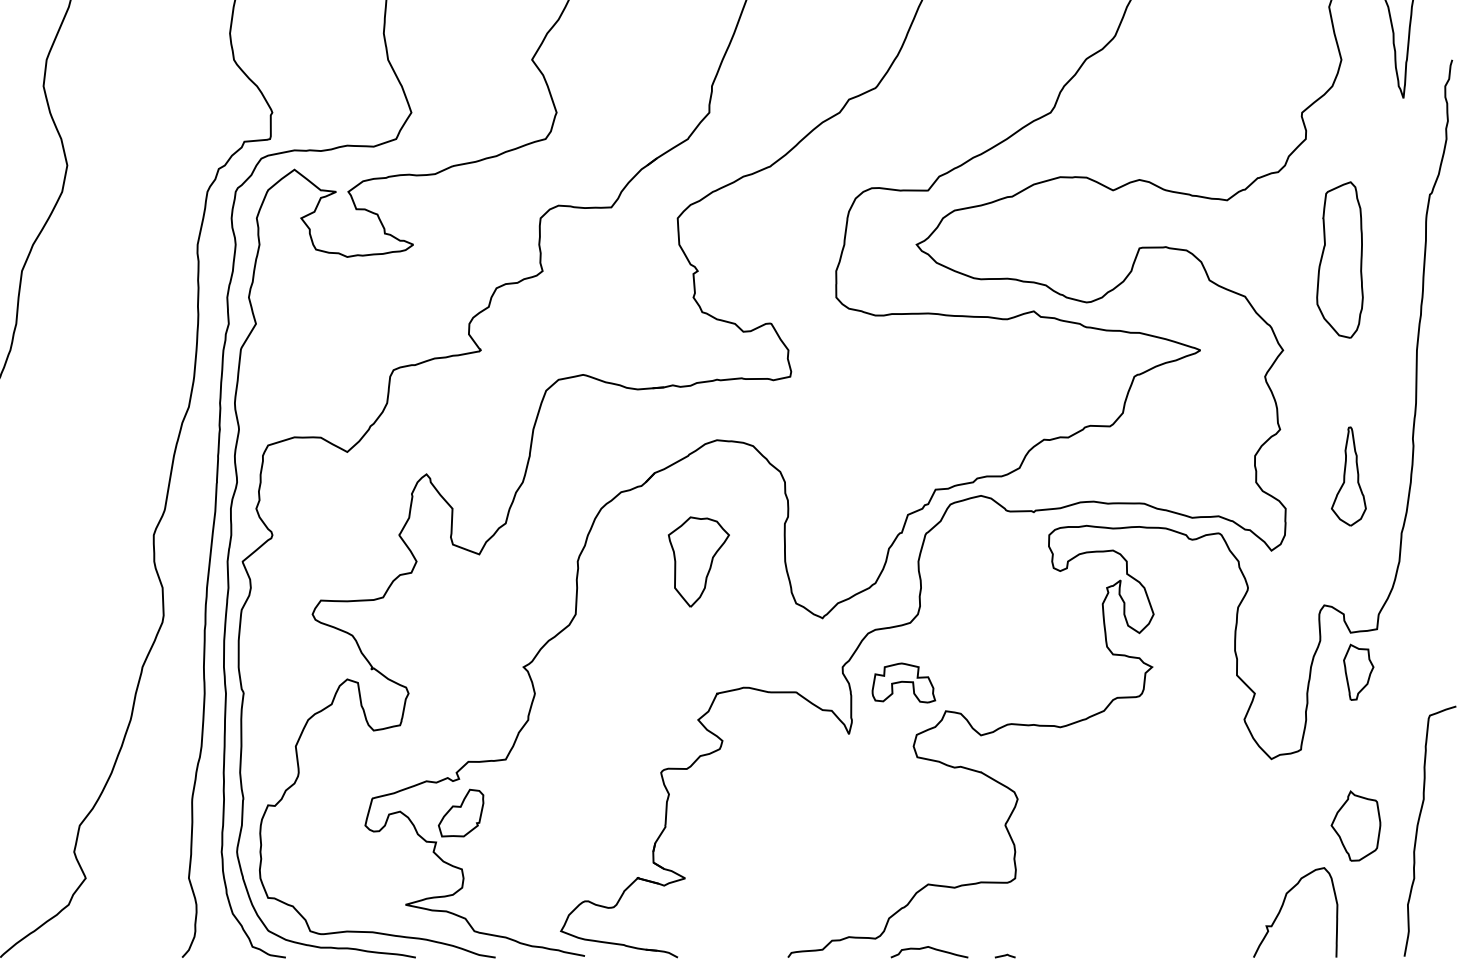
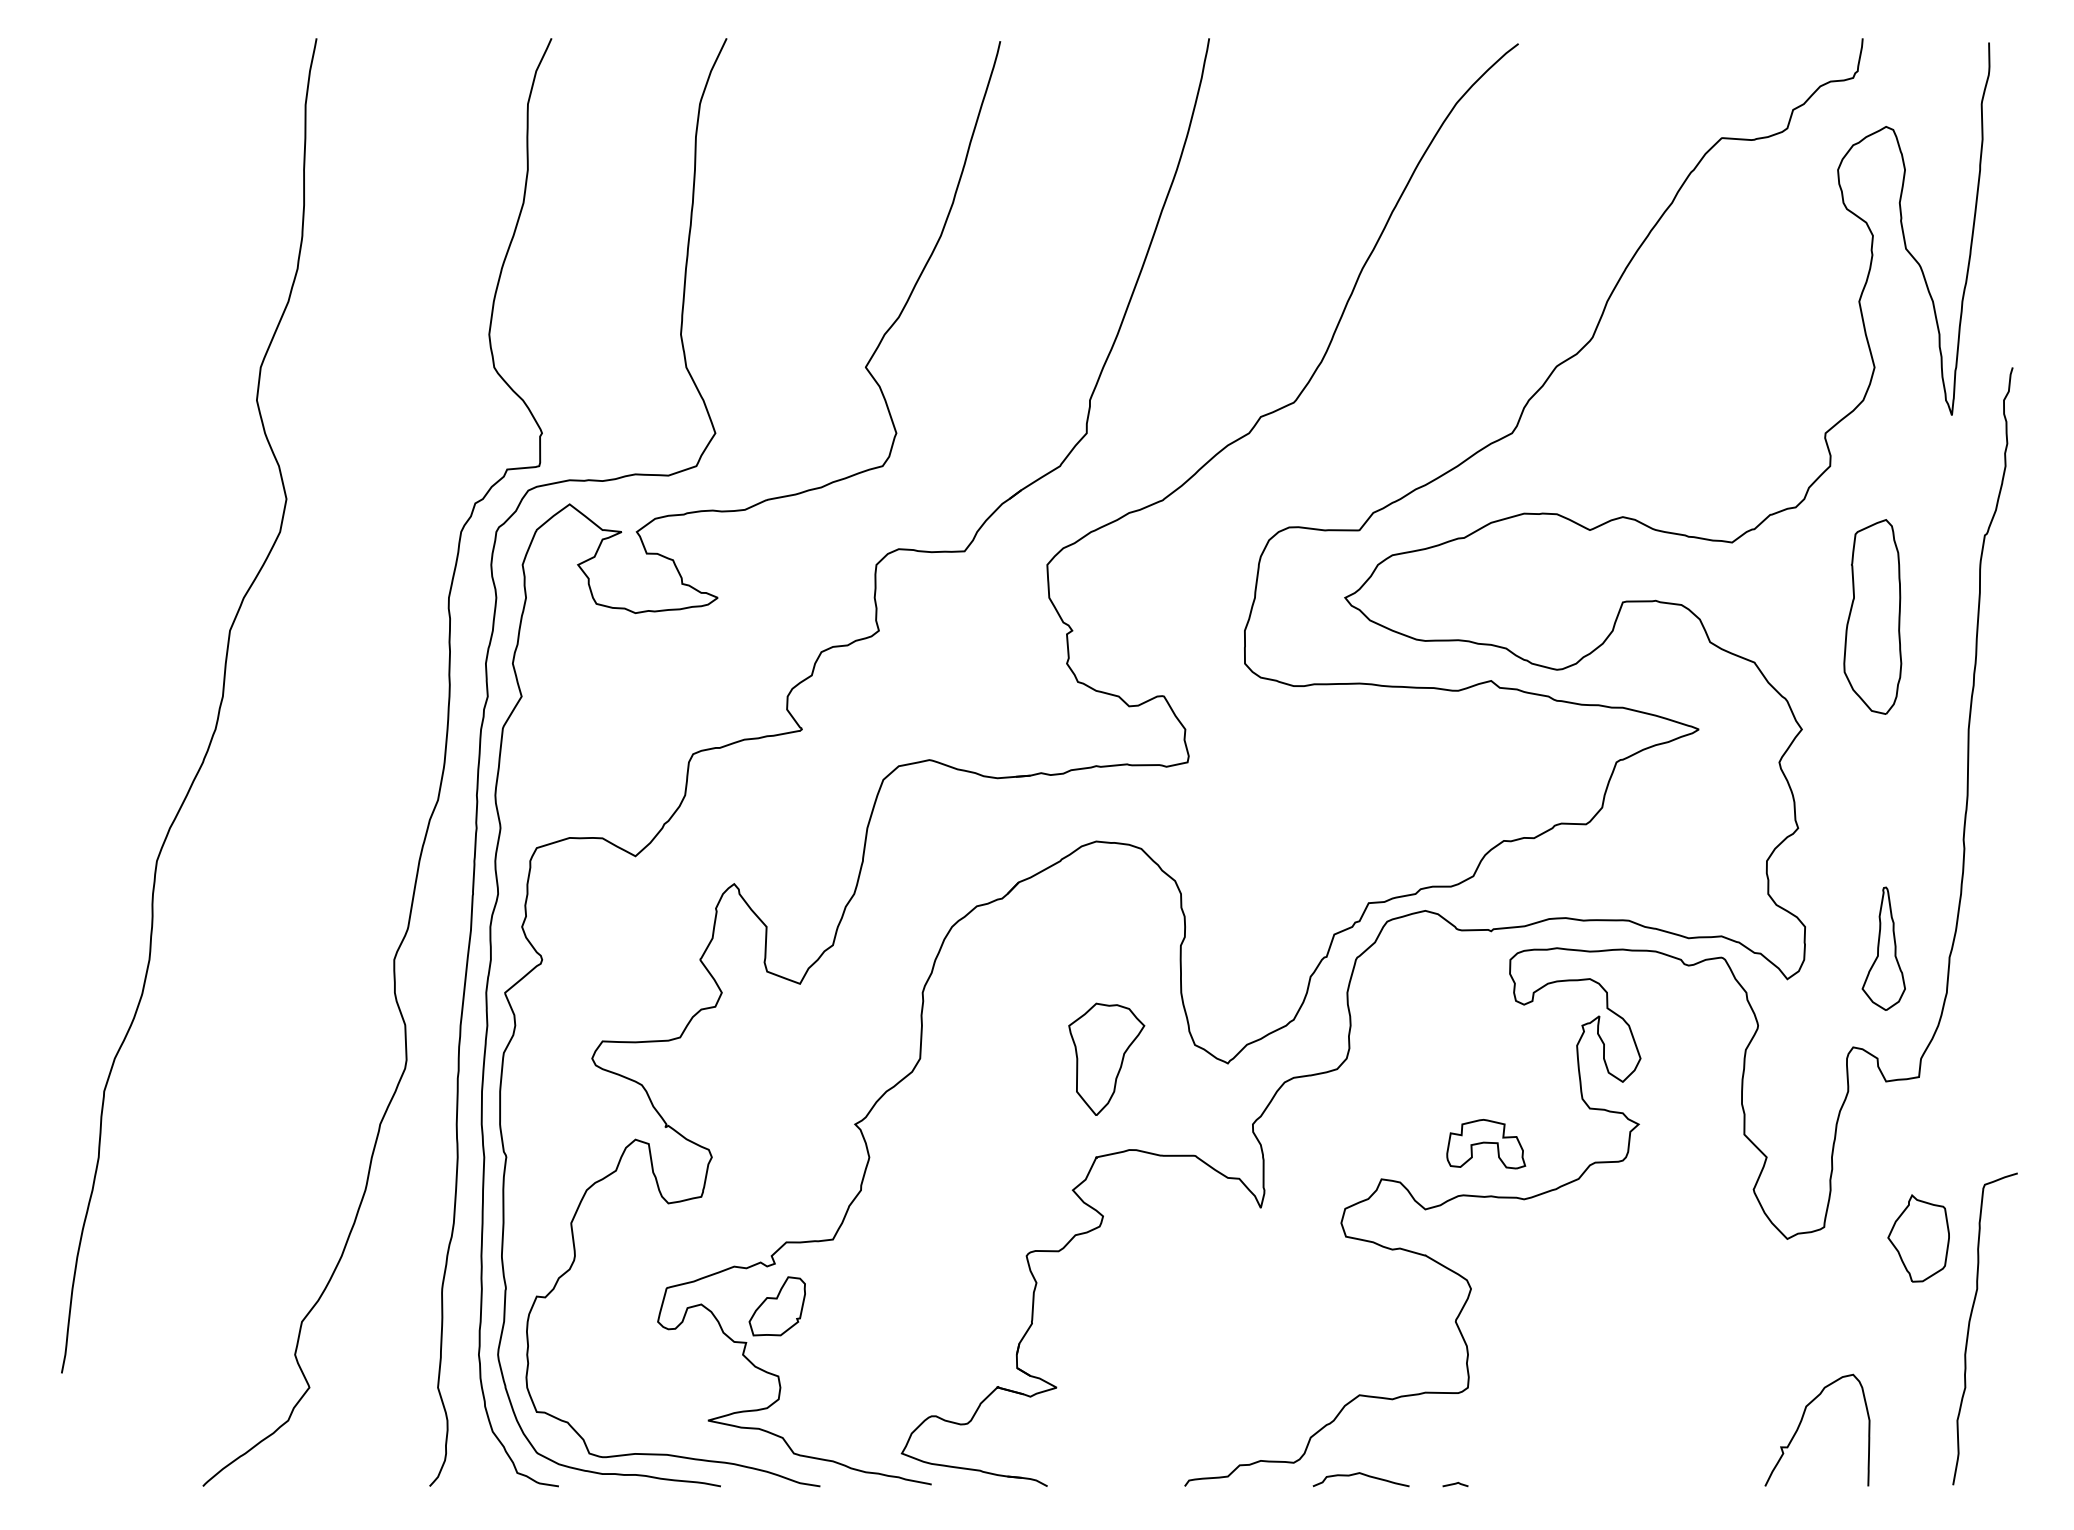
part: (1348, 476) -> (1883, 948), moved
part: (698, 561) -> (1106, 1058), moved
part: (1358, 672) -> (1895, 1130), removed
part: (904, 683) -> (1486, 1144), moved
part: (1355, 826) -> (1918, 1238), moved

